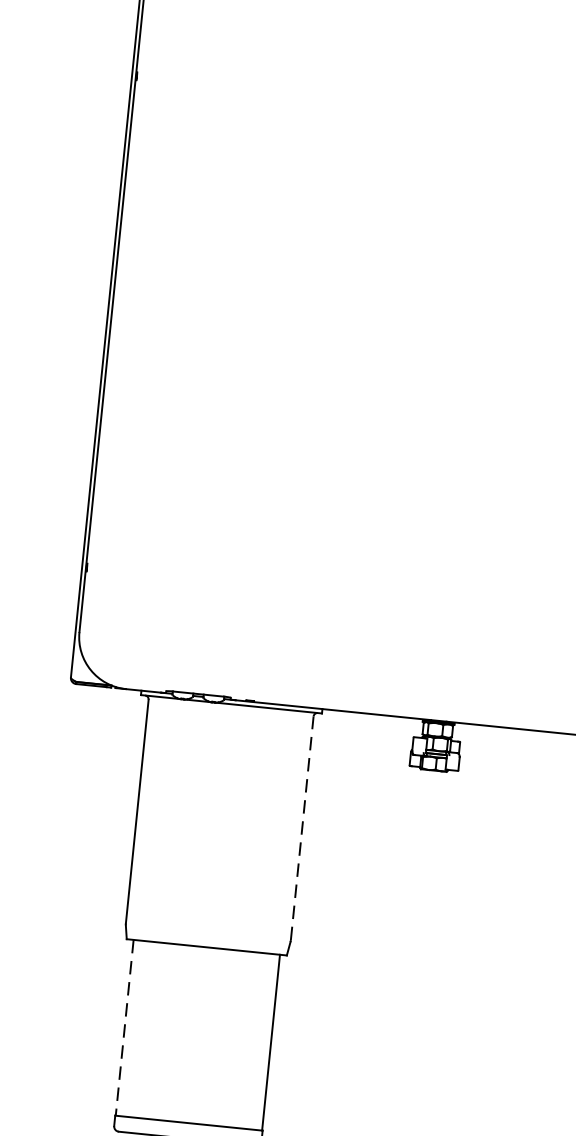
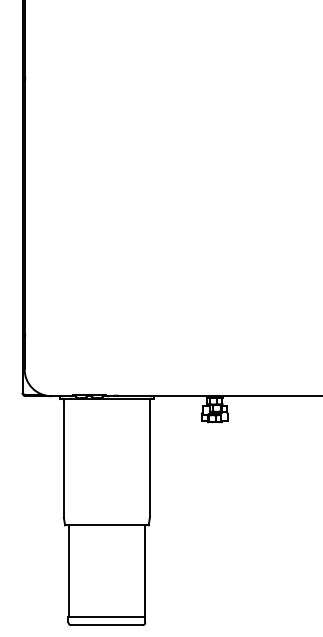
line: (301, 827) -> (149, 458), dashed -> solid
line: (124, 1028) -> (68, 571), dashed -> solid

